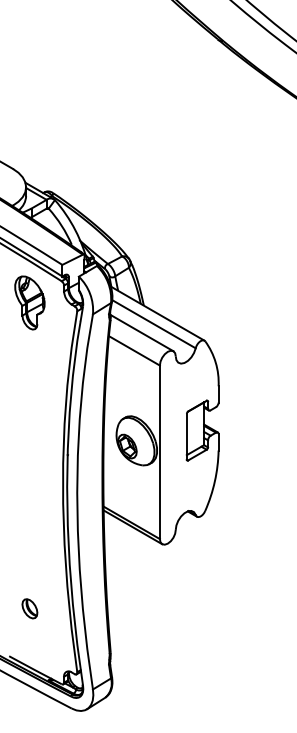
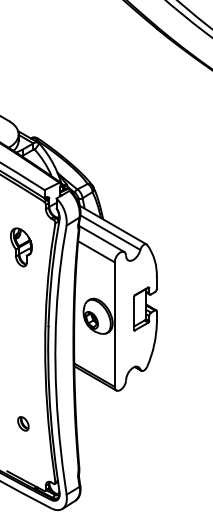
part: (30, 303) -> (21, 247), moved
part: (30, 608) -> (23, 423), moved

